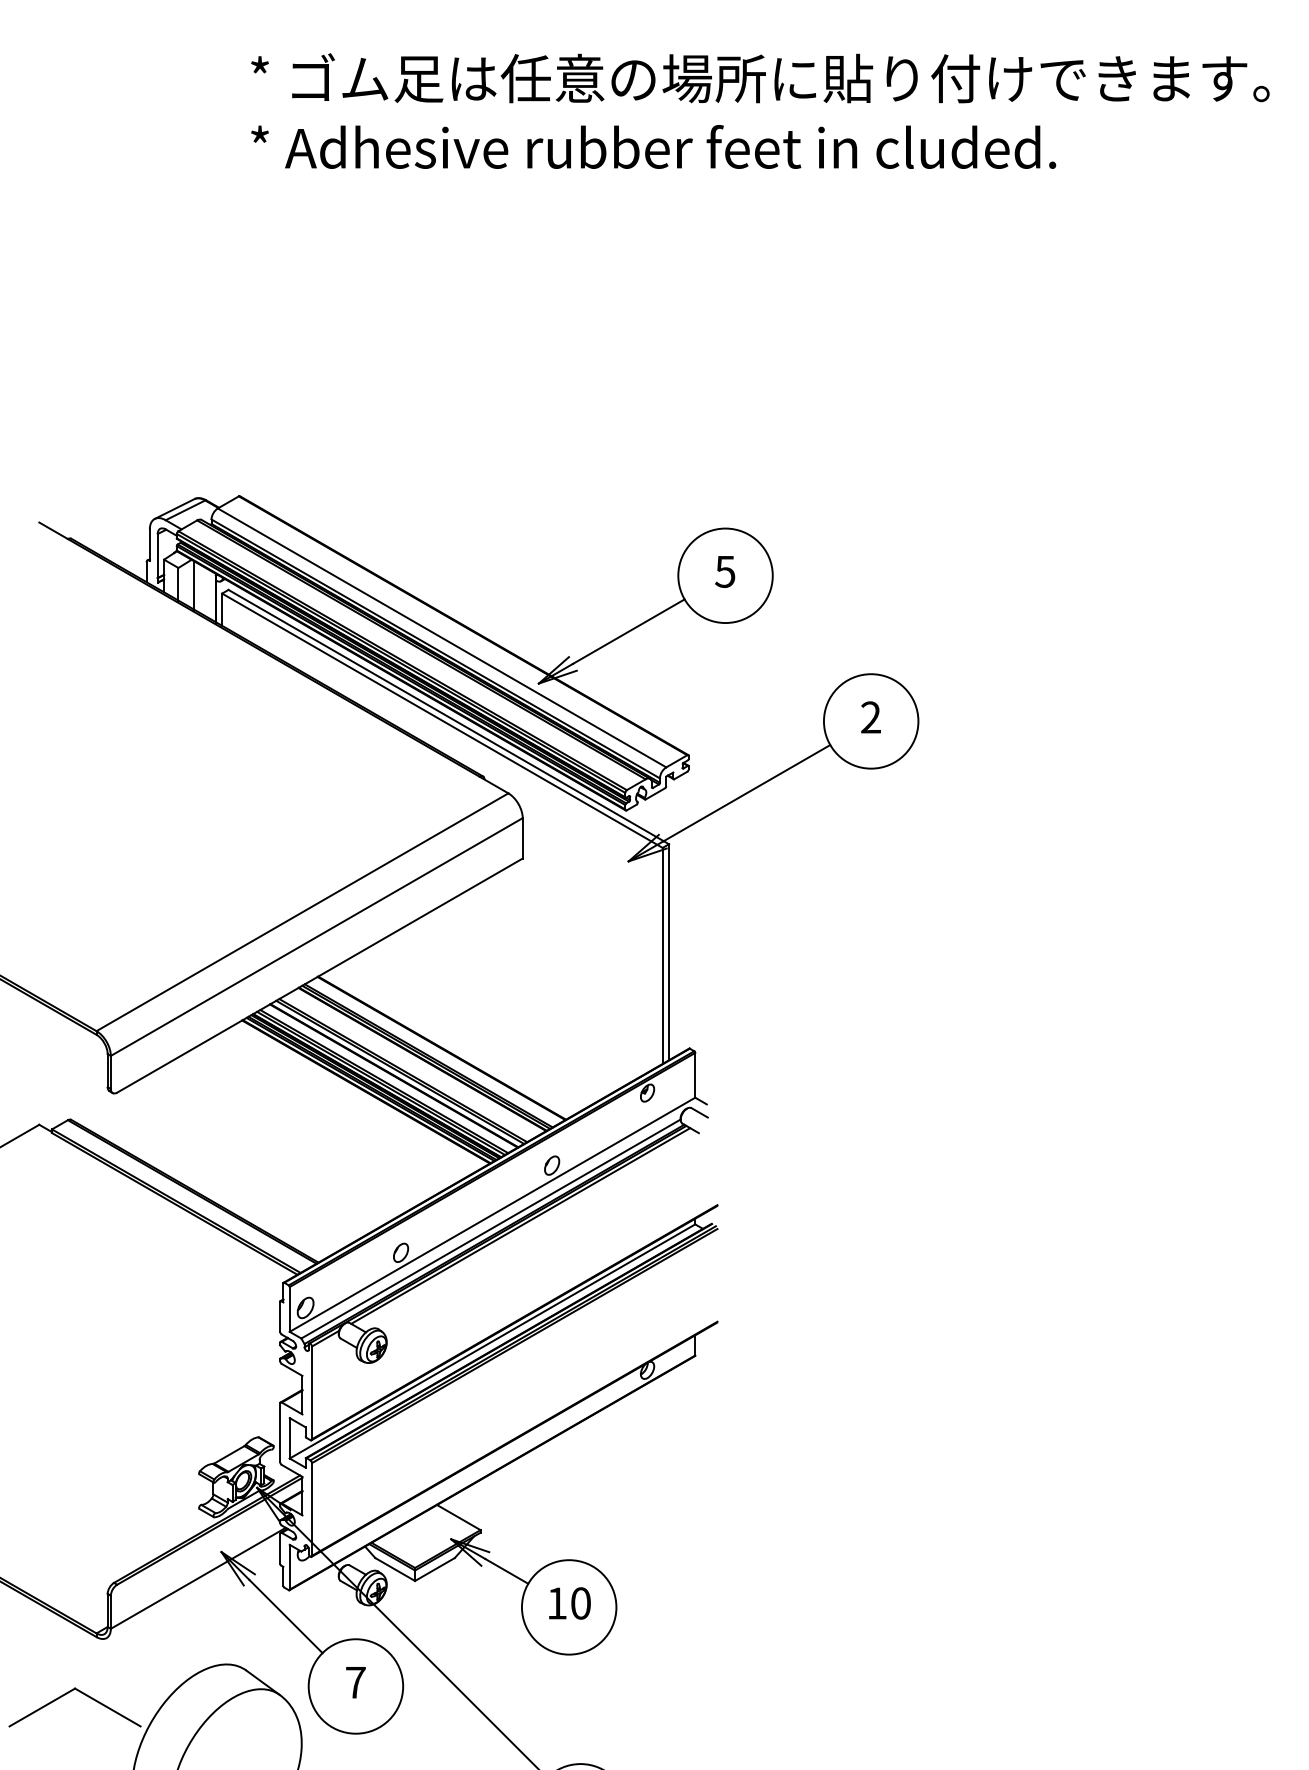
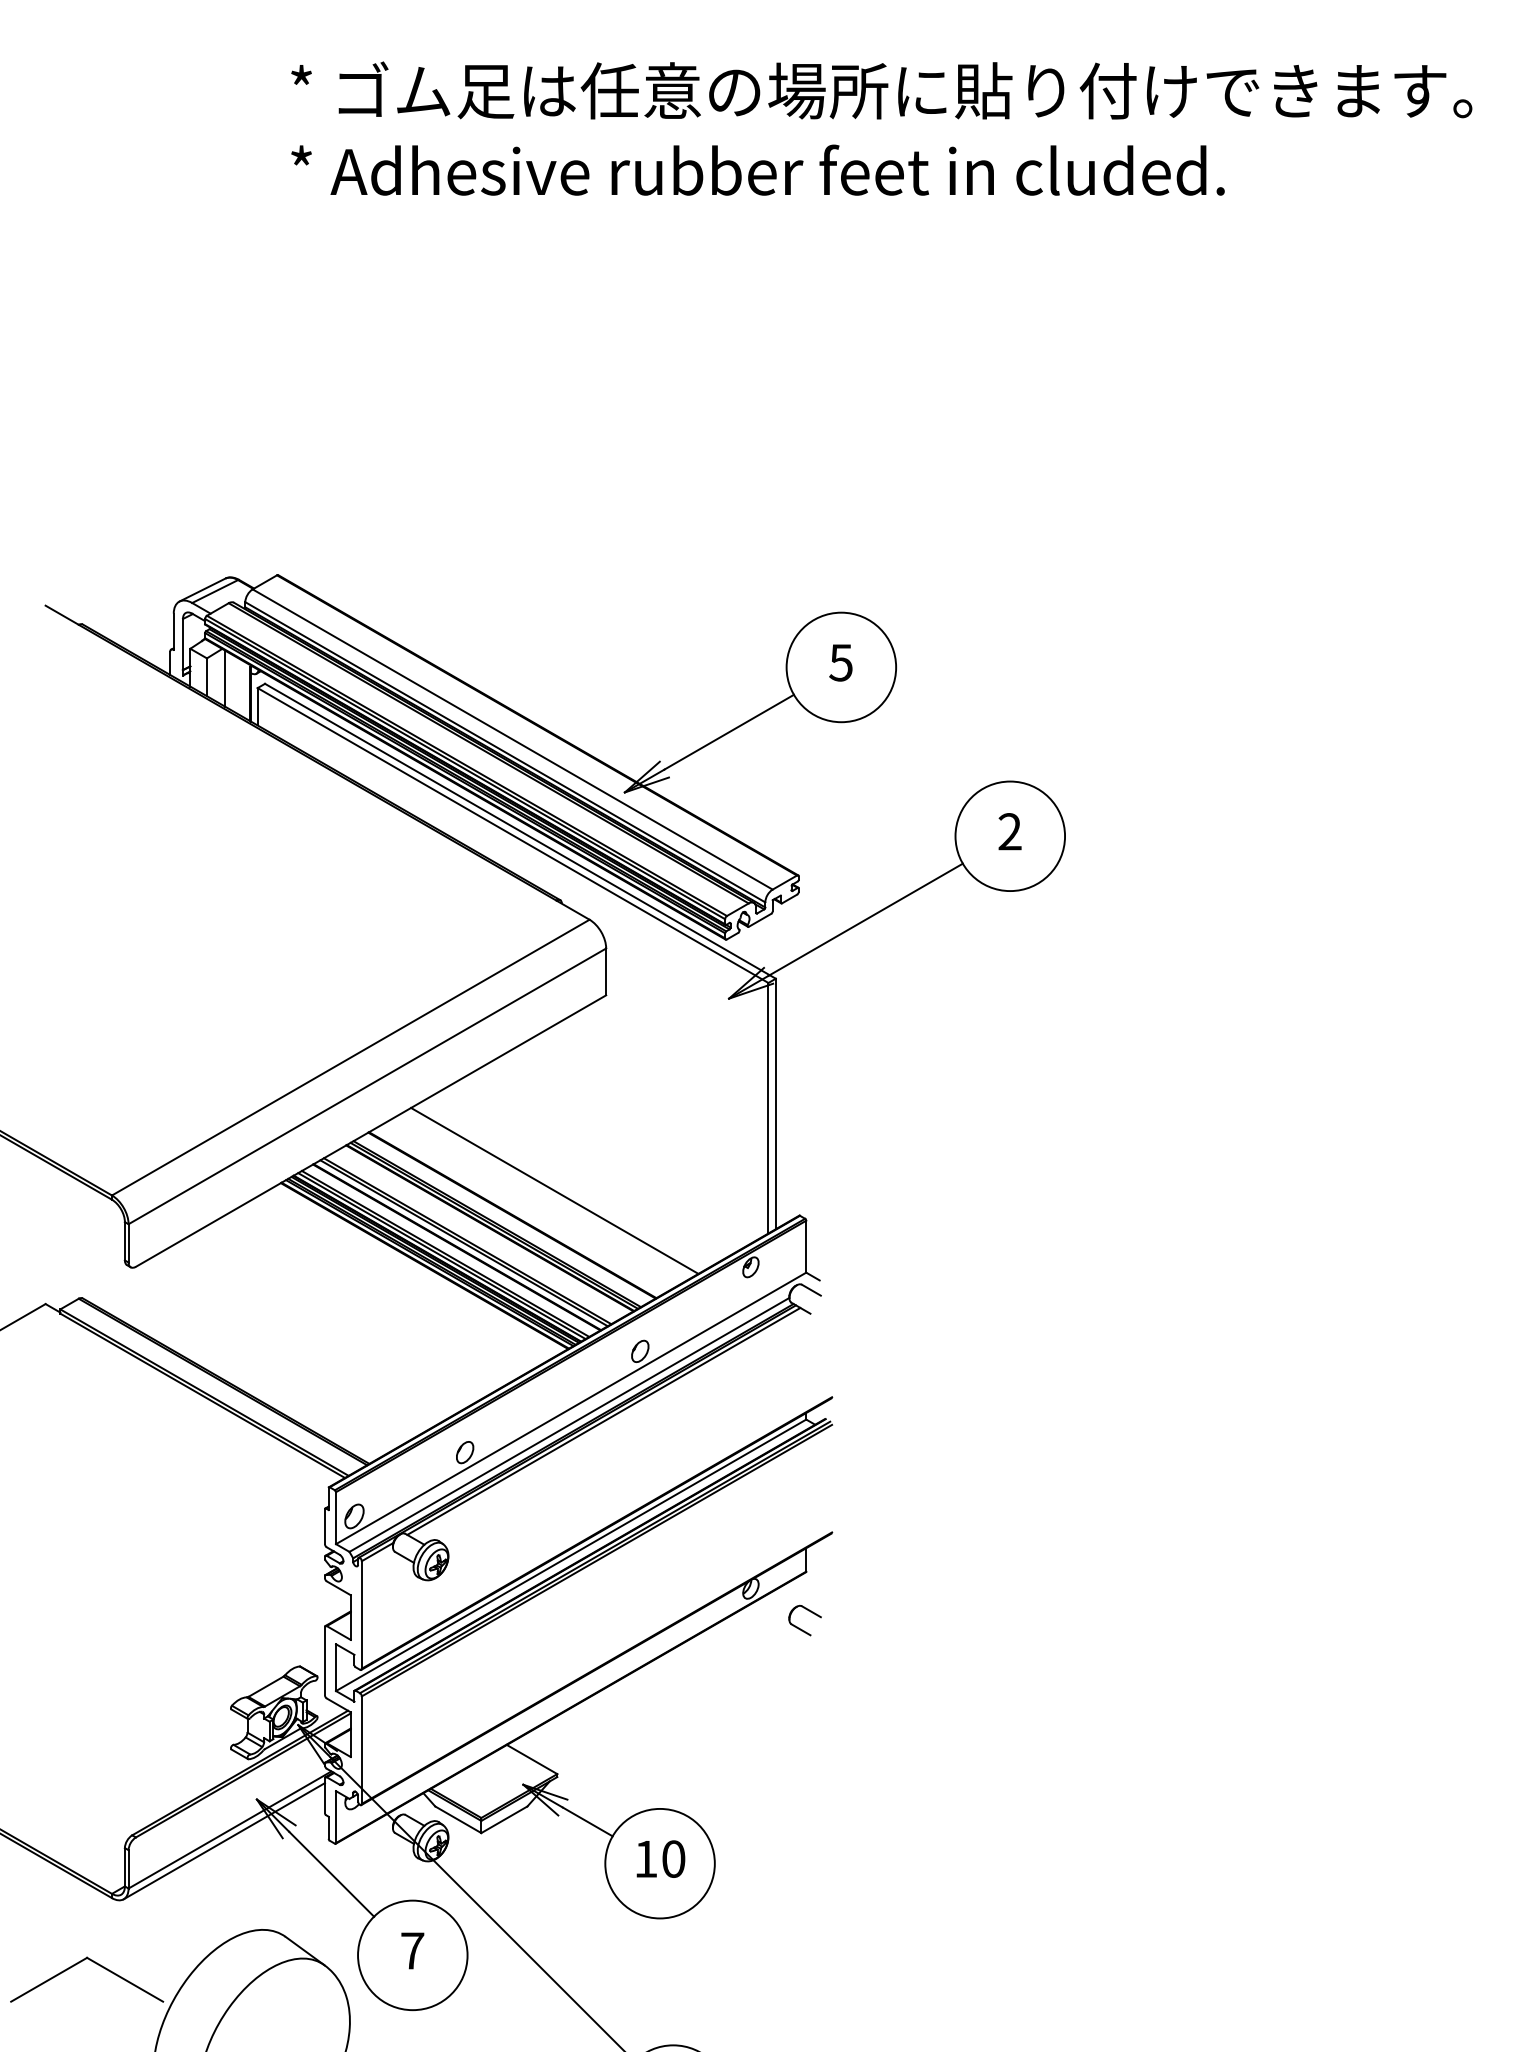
line: (478, 1026) -> (554, 1190), added
part: (689, 1403) -> (799, 1627), added
line: (193, 1587) -> (224, 1840), added

